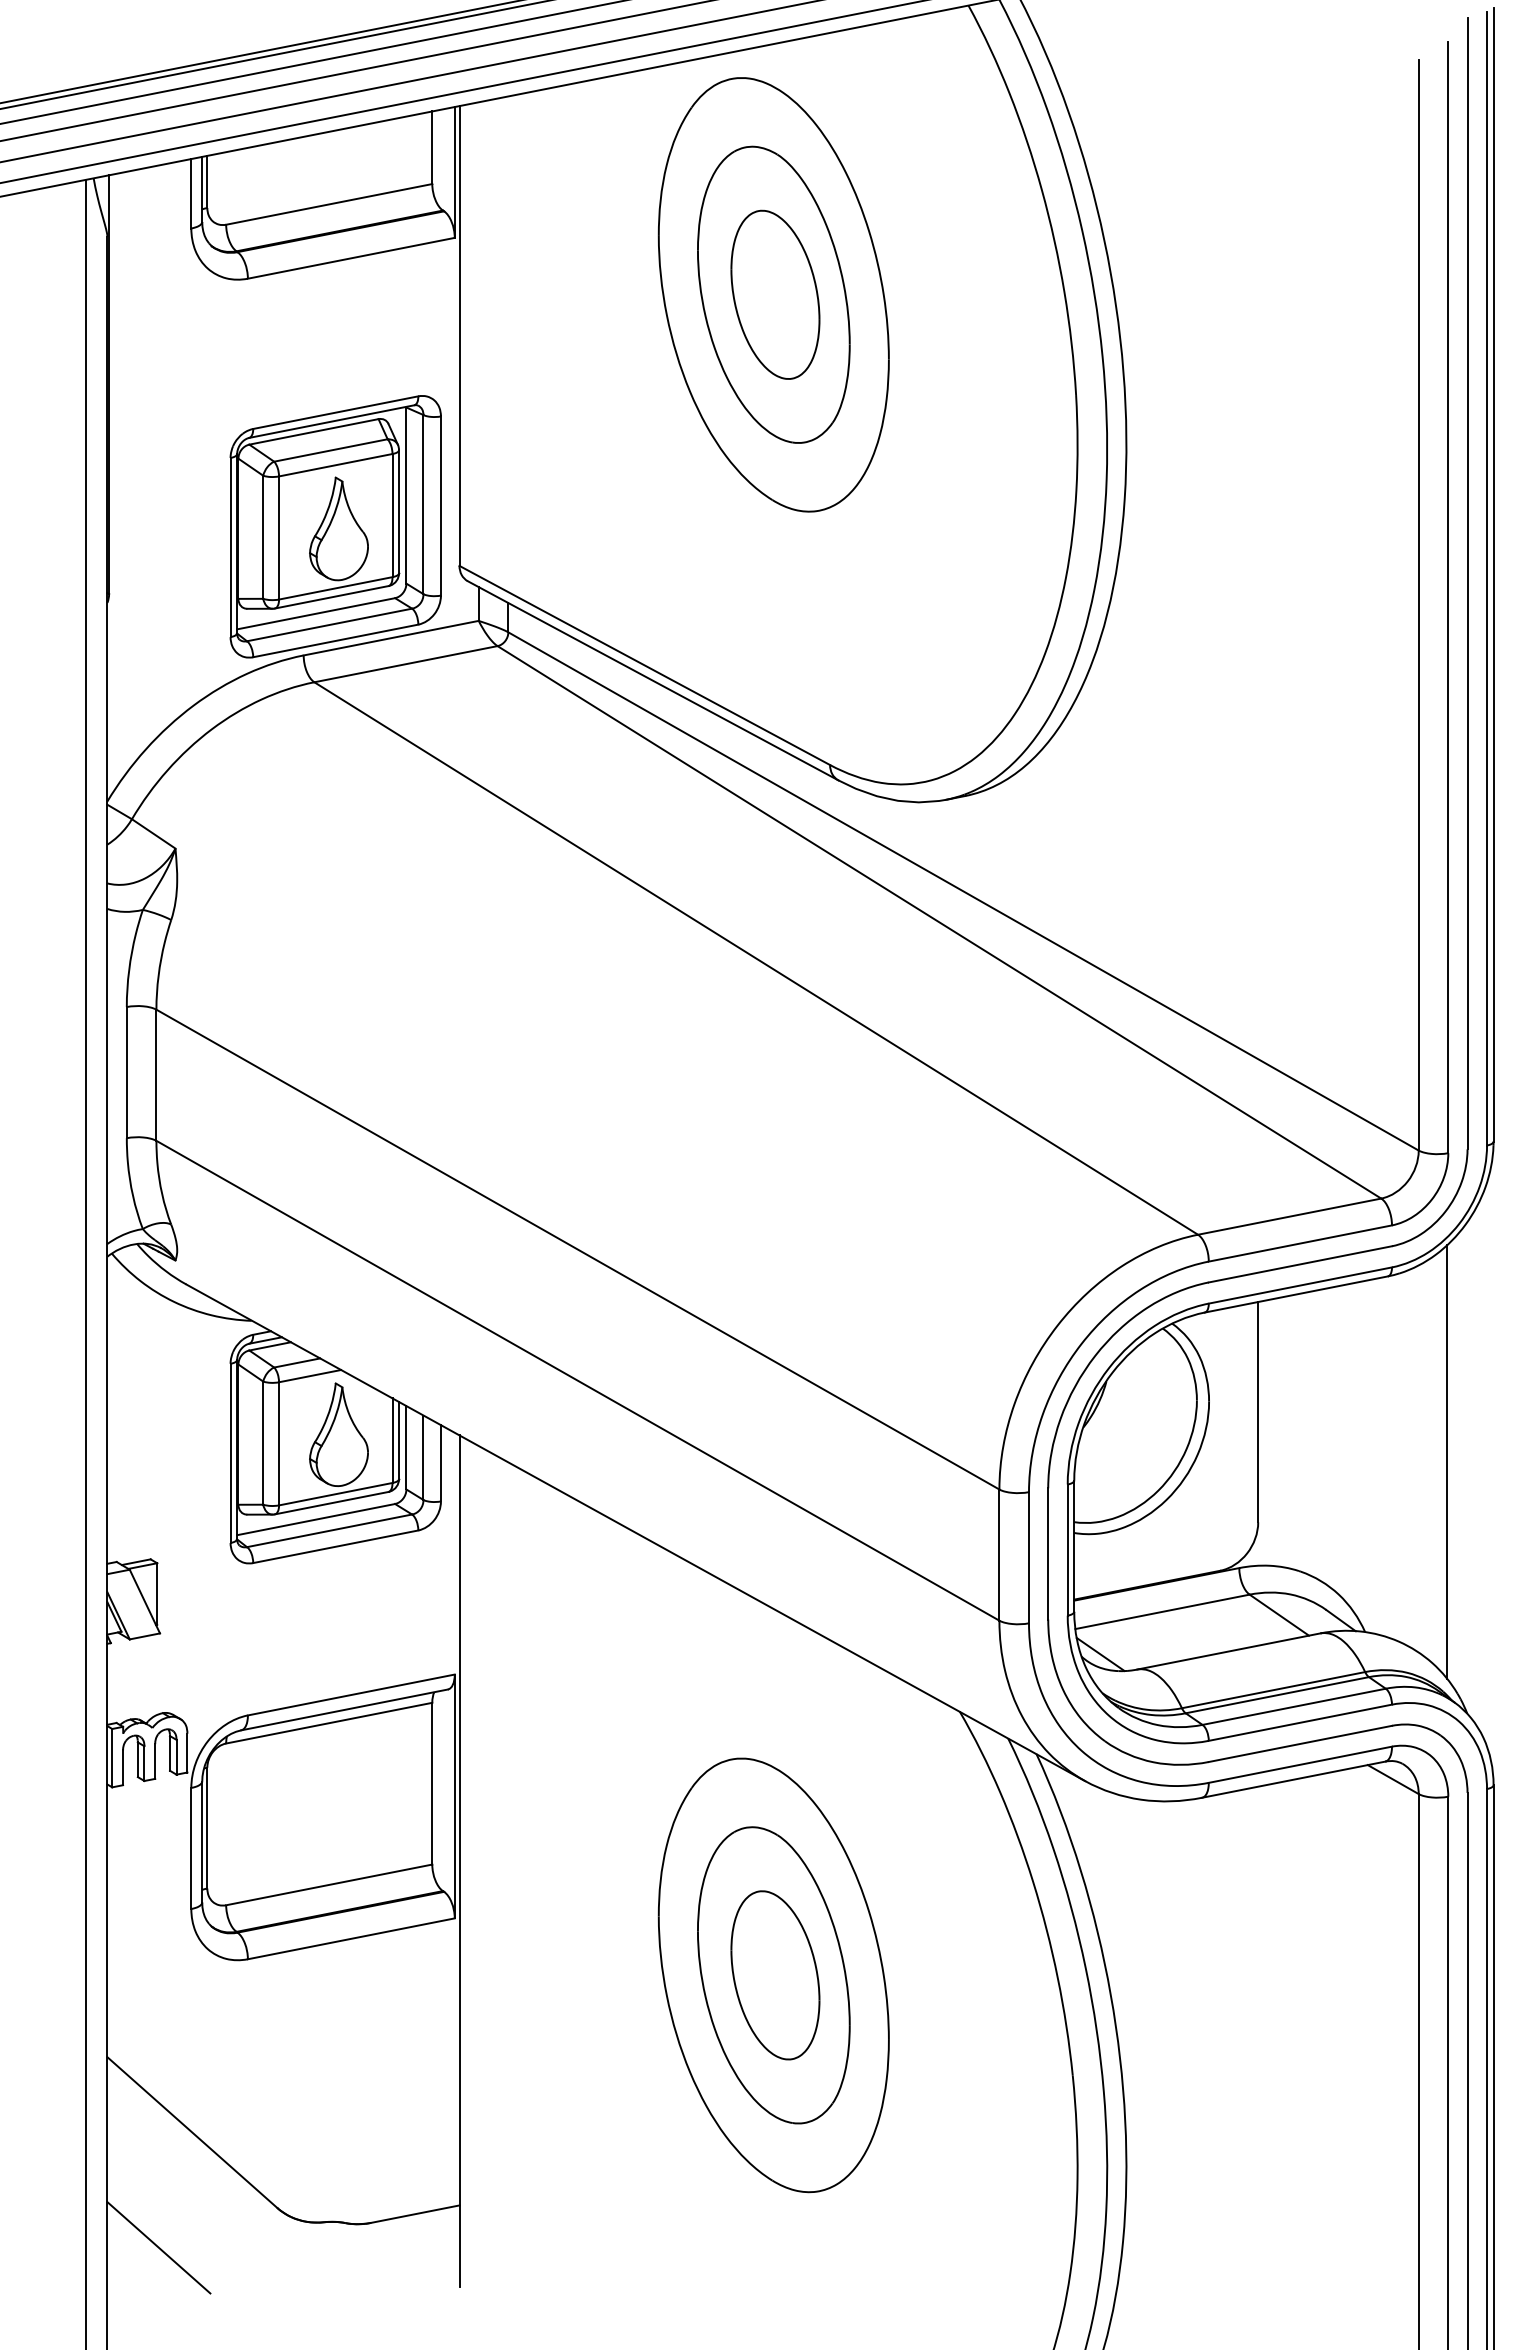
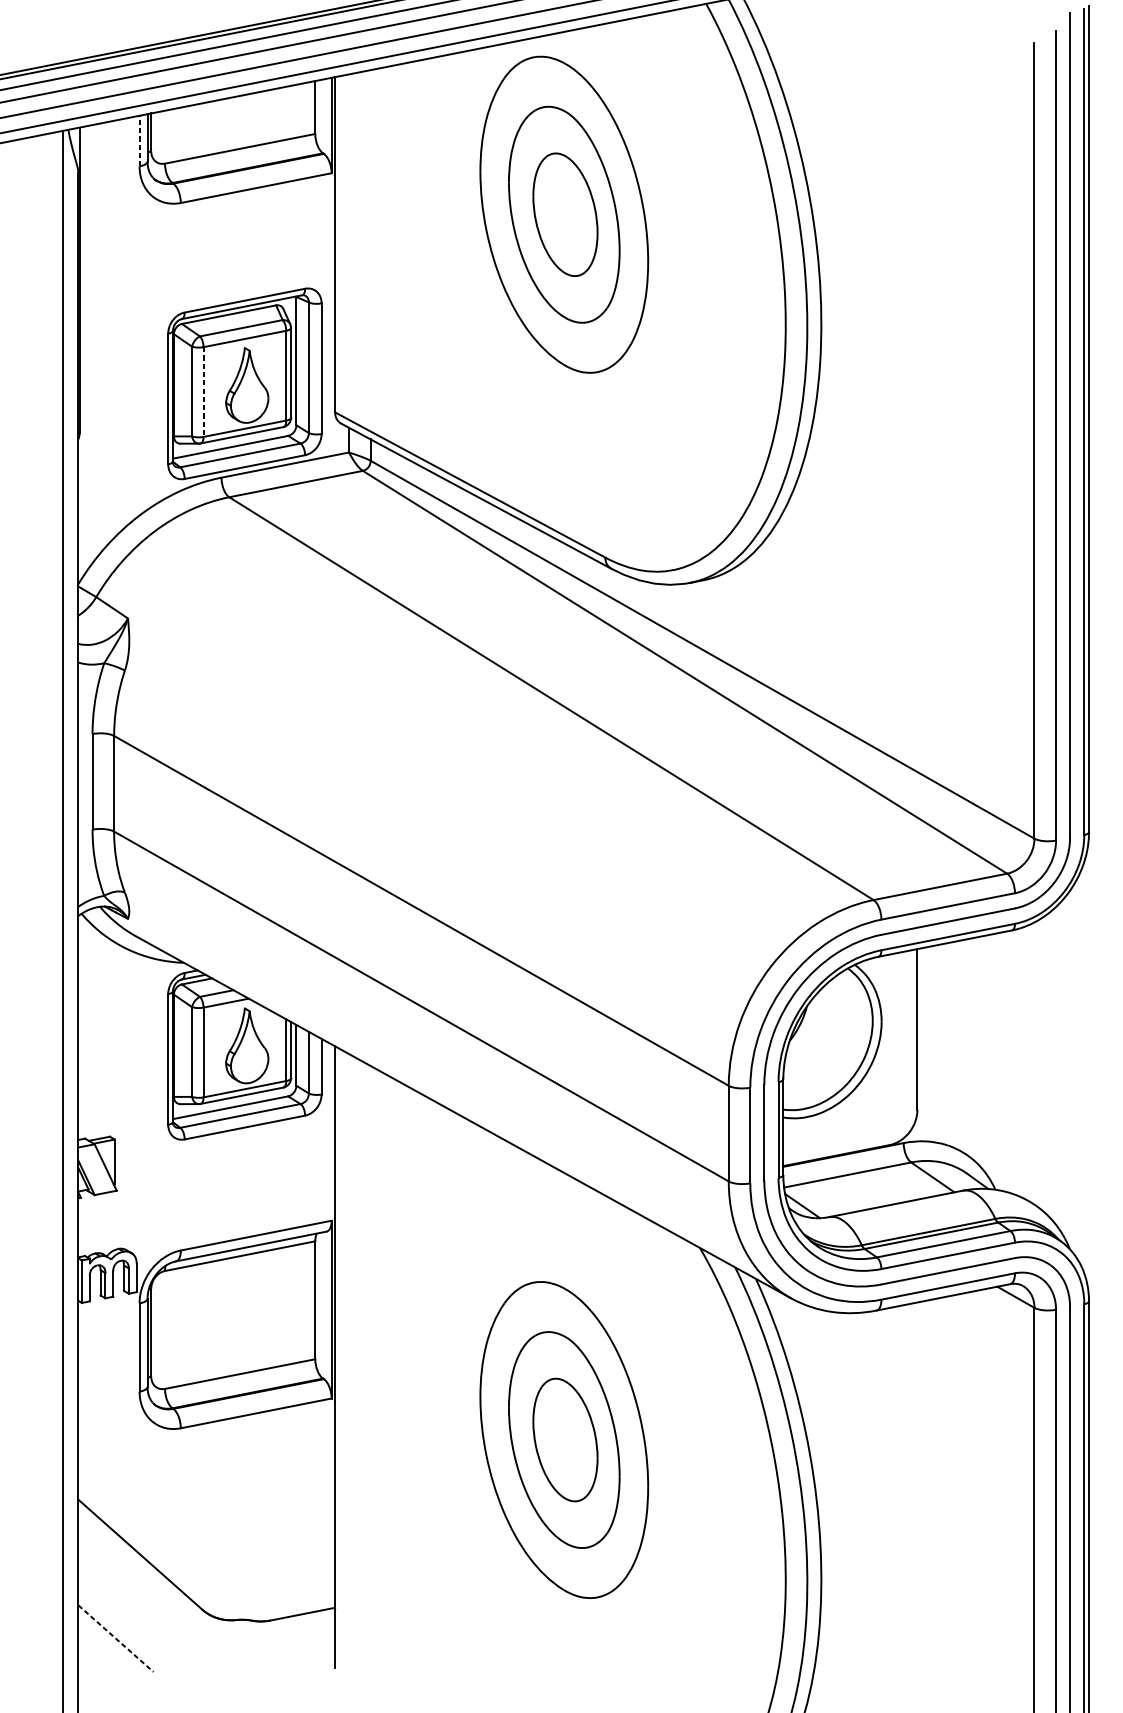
line: (191, 193) -> (139, 140), solid -> dashed
line: (279, 538) -> (203, 392), solid -> dashed
line: (1447, 1461) -> (1055, 1065), removed
line: (158, 2247) -> (115, 1638), solid -> dashed

